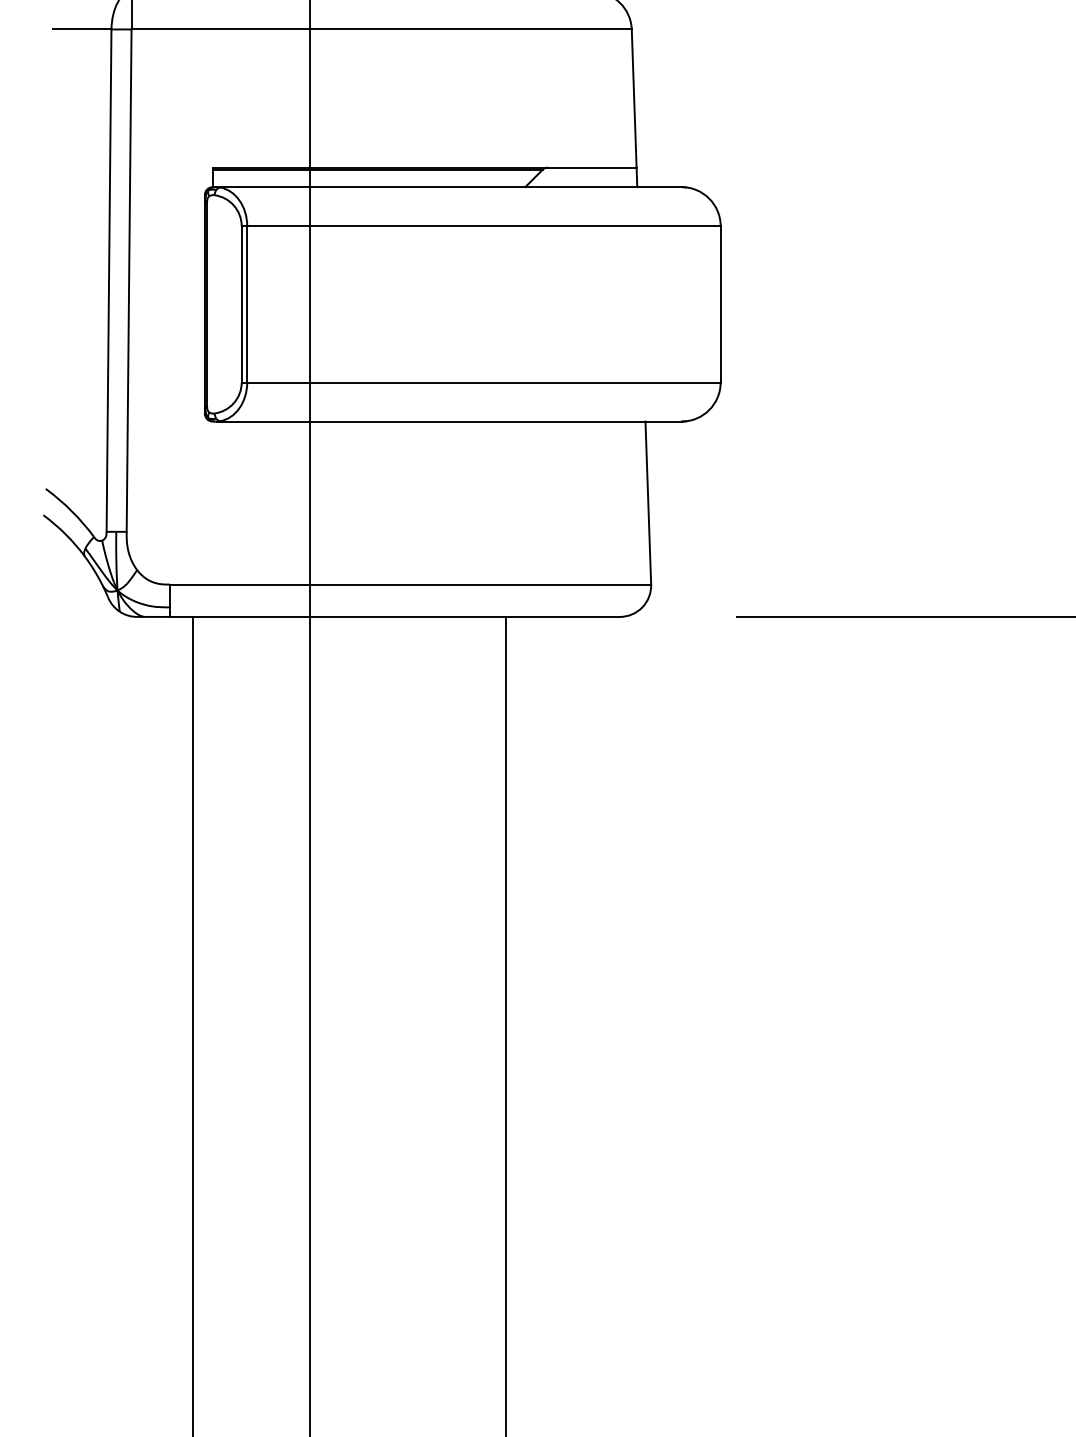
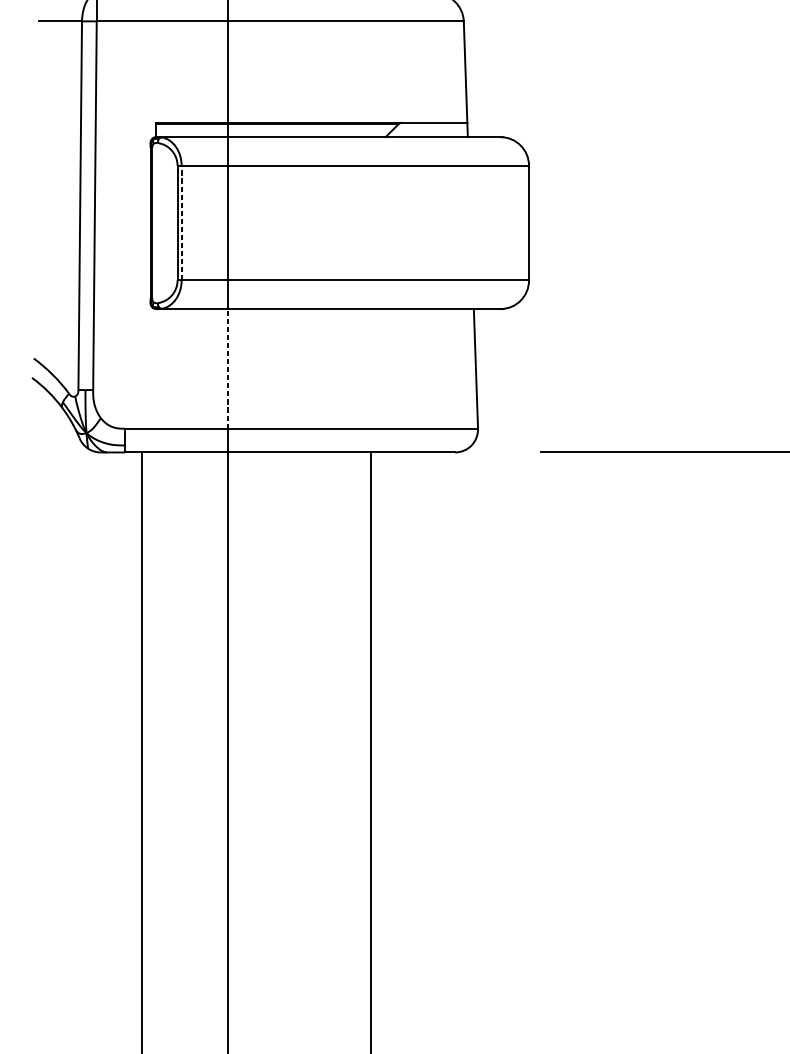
line: (247, 303) -> (181, 222), solid -> dashed
line: (310, 503) -> (228, 369), solid -> dashed

